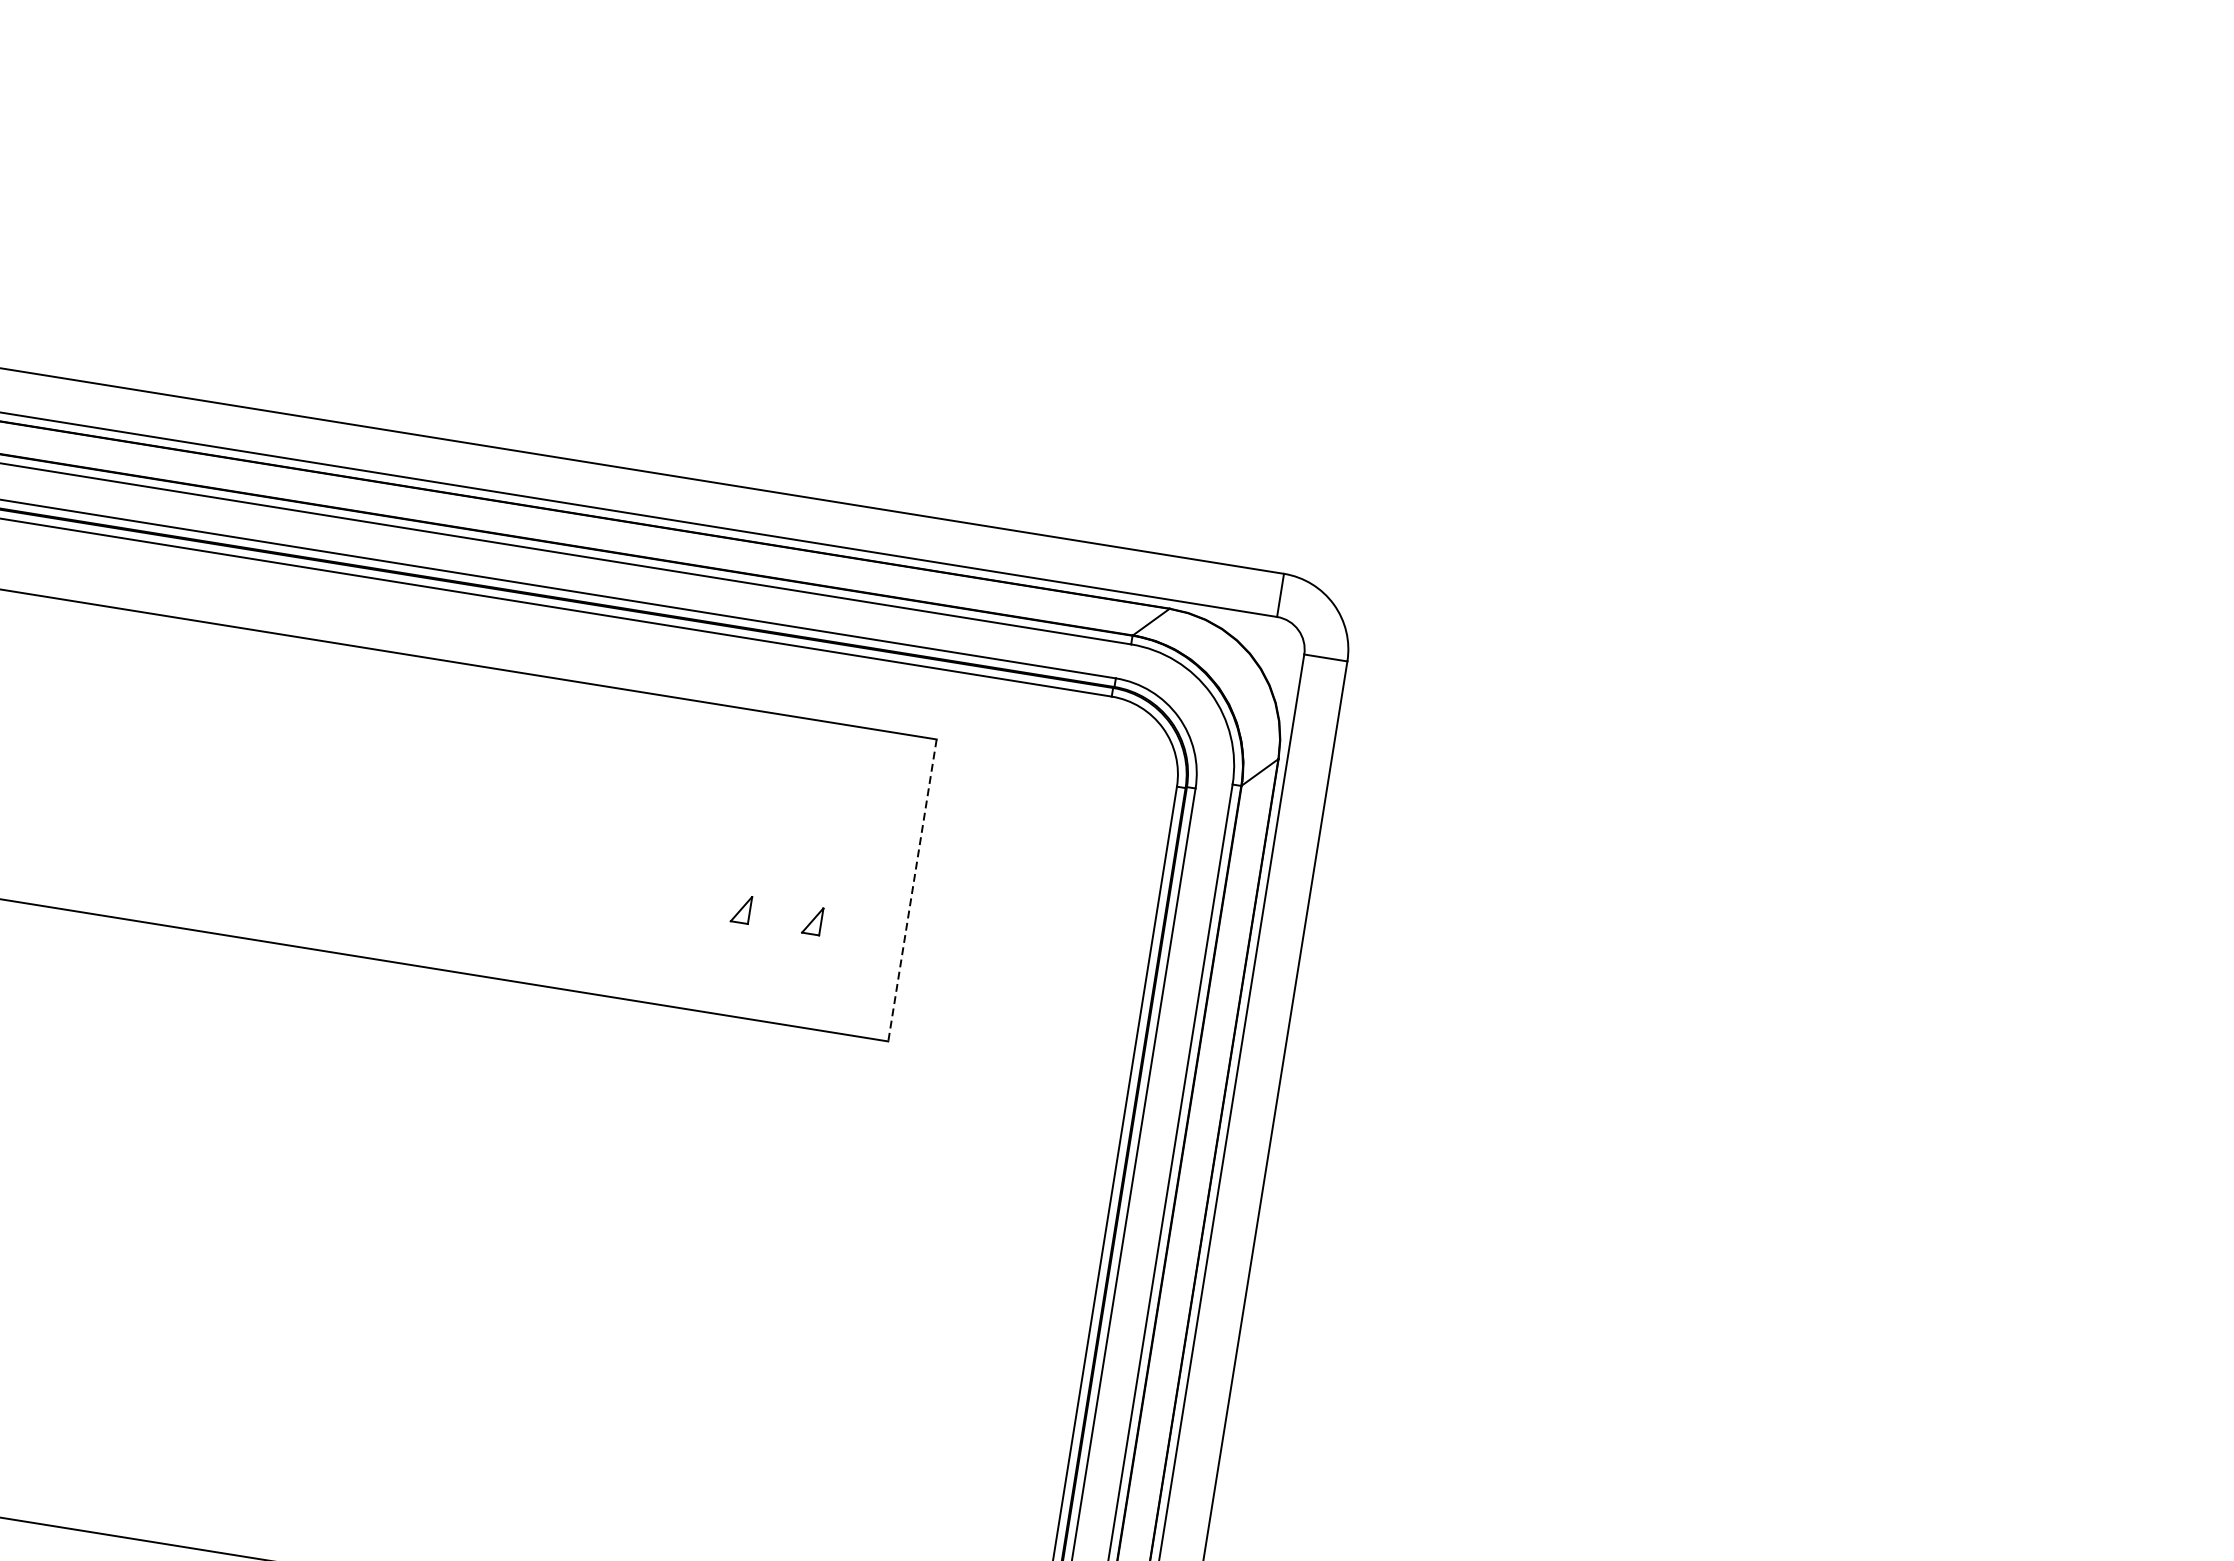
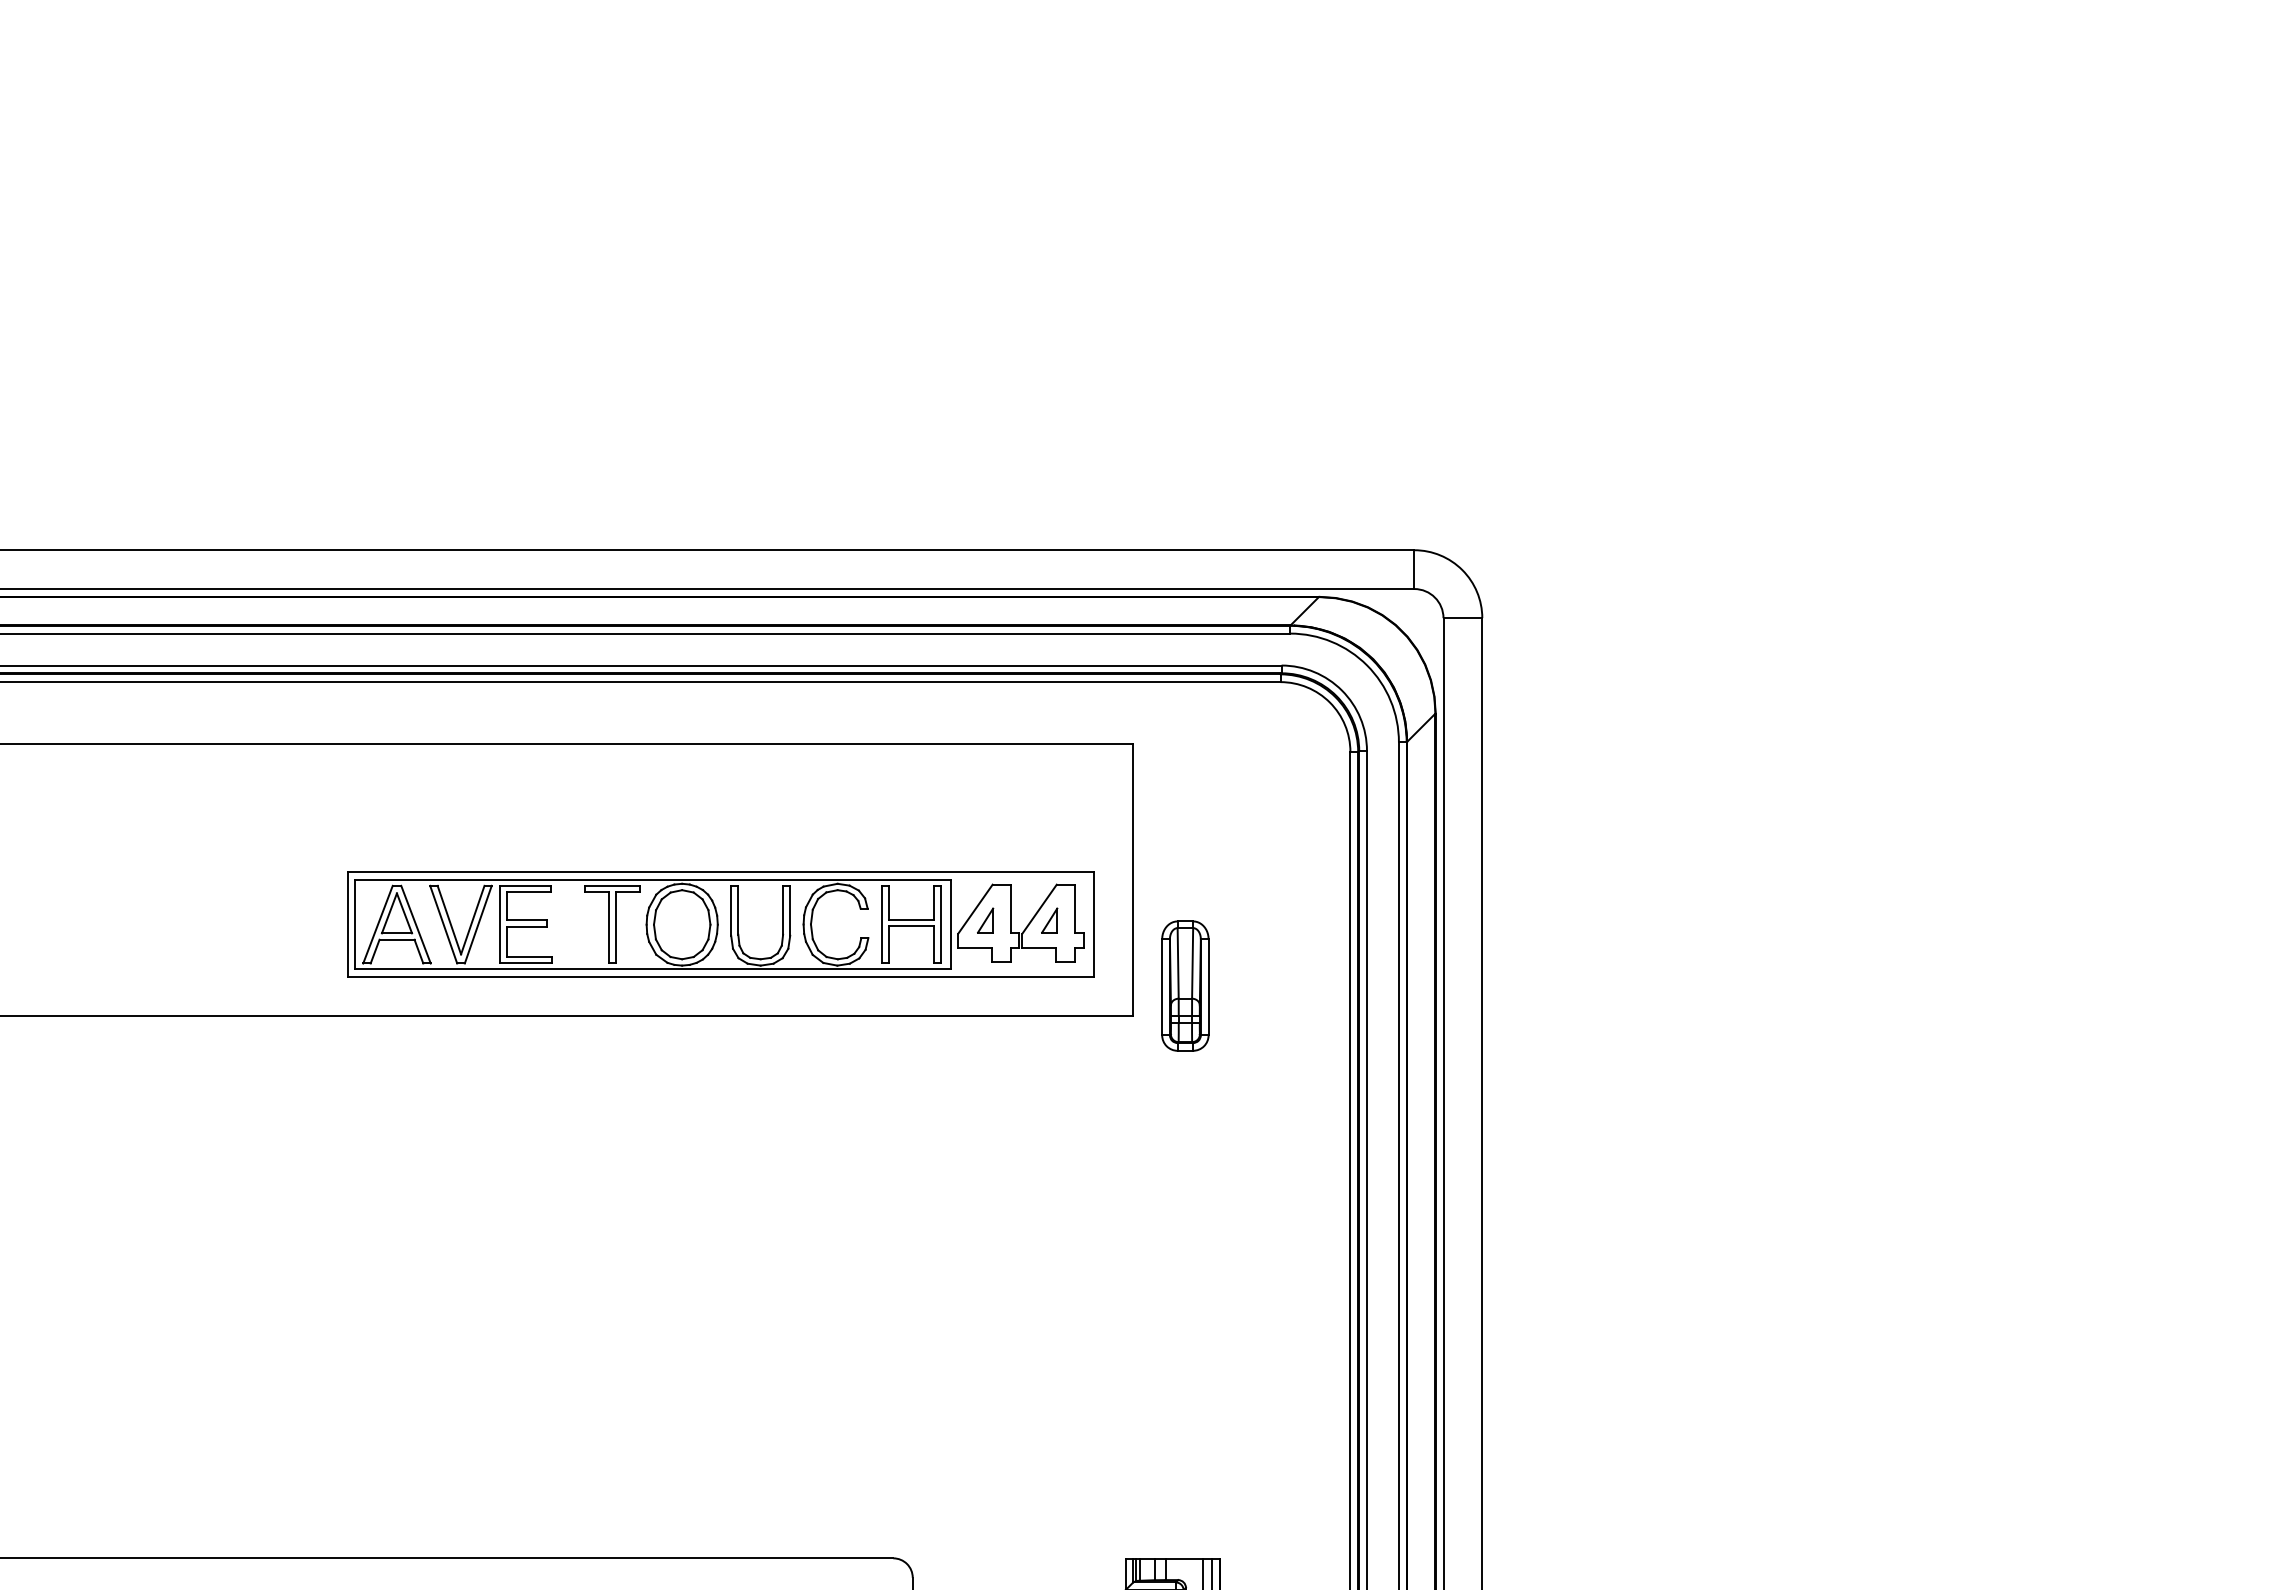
part: (446, 866) -> (720, 924), added
line: (912, 890) -> (1133, 880), dashed -> solid
part: (952, 1016) -> (1185, 985), added

